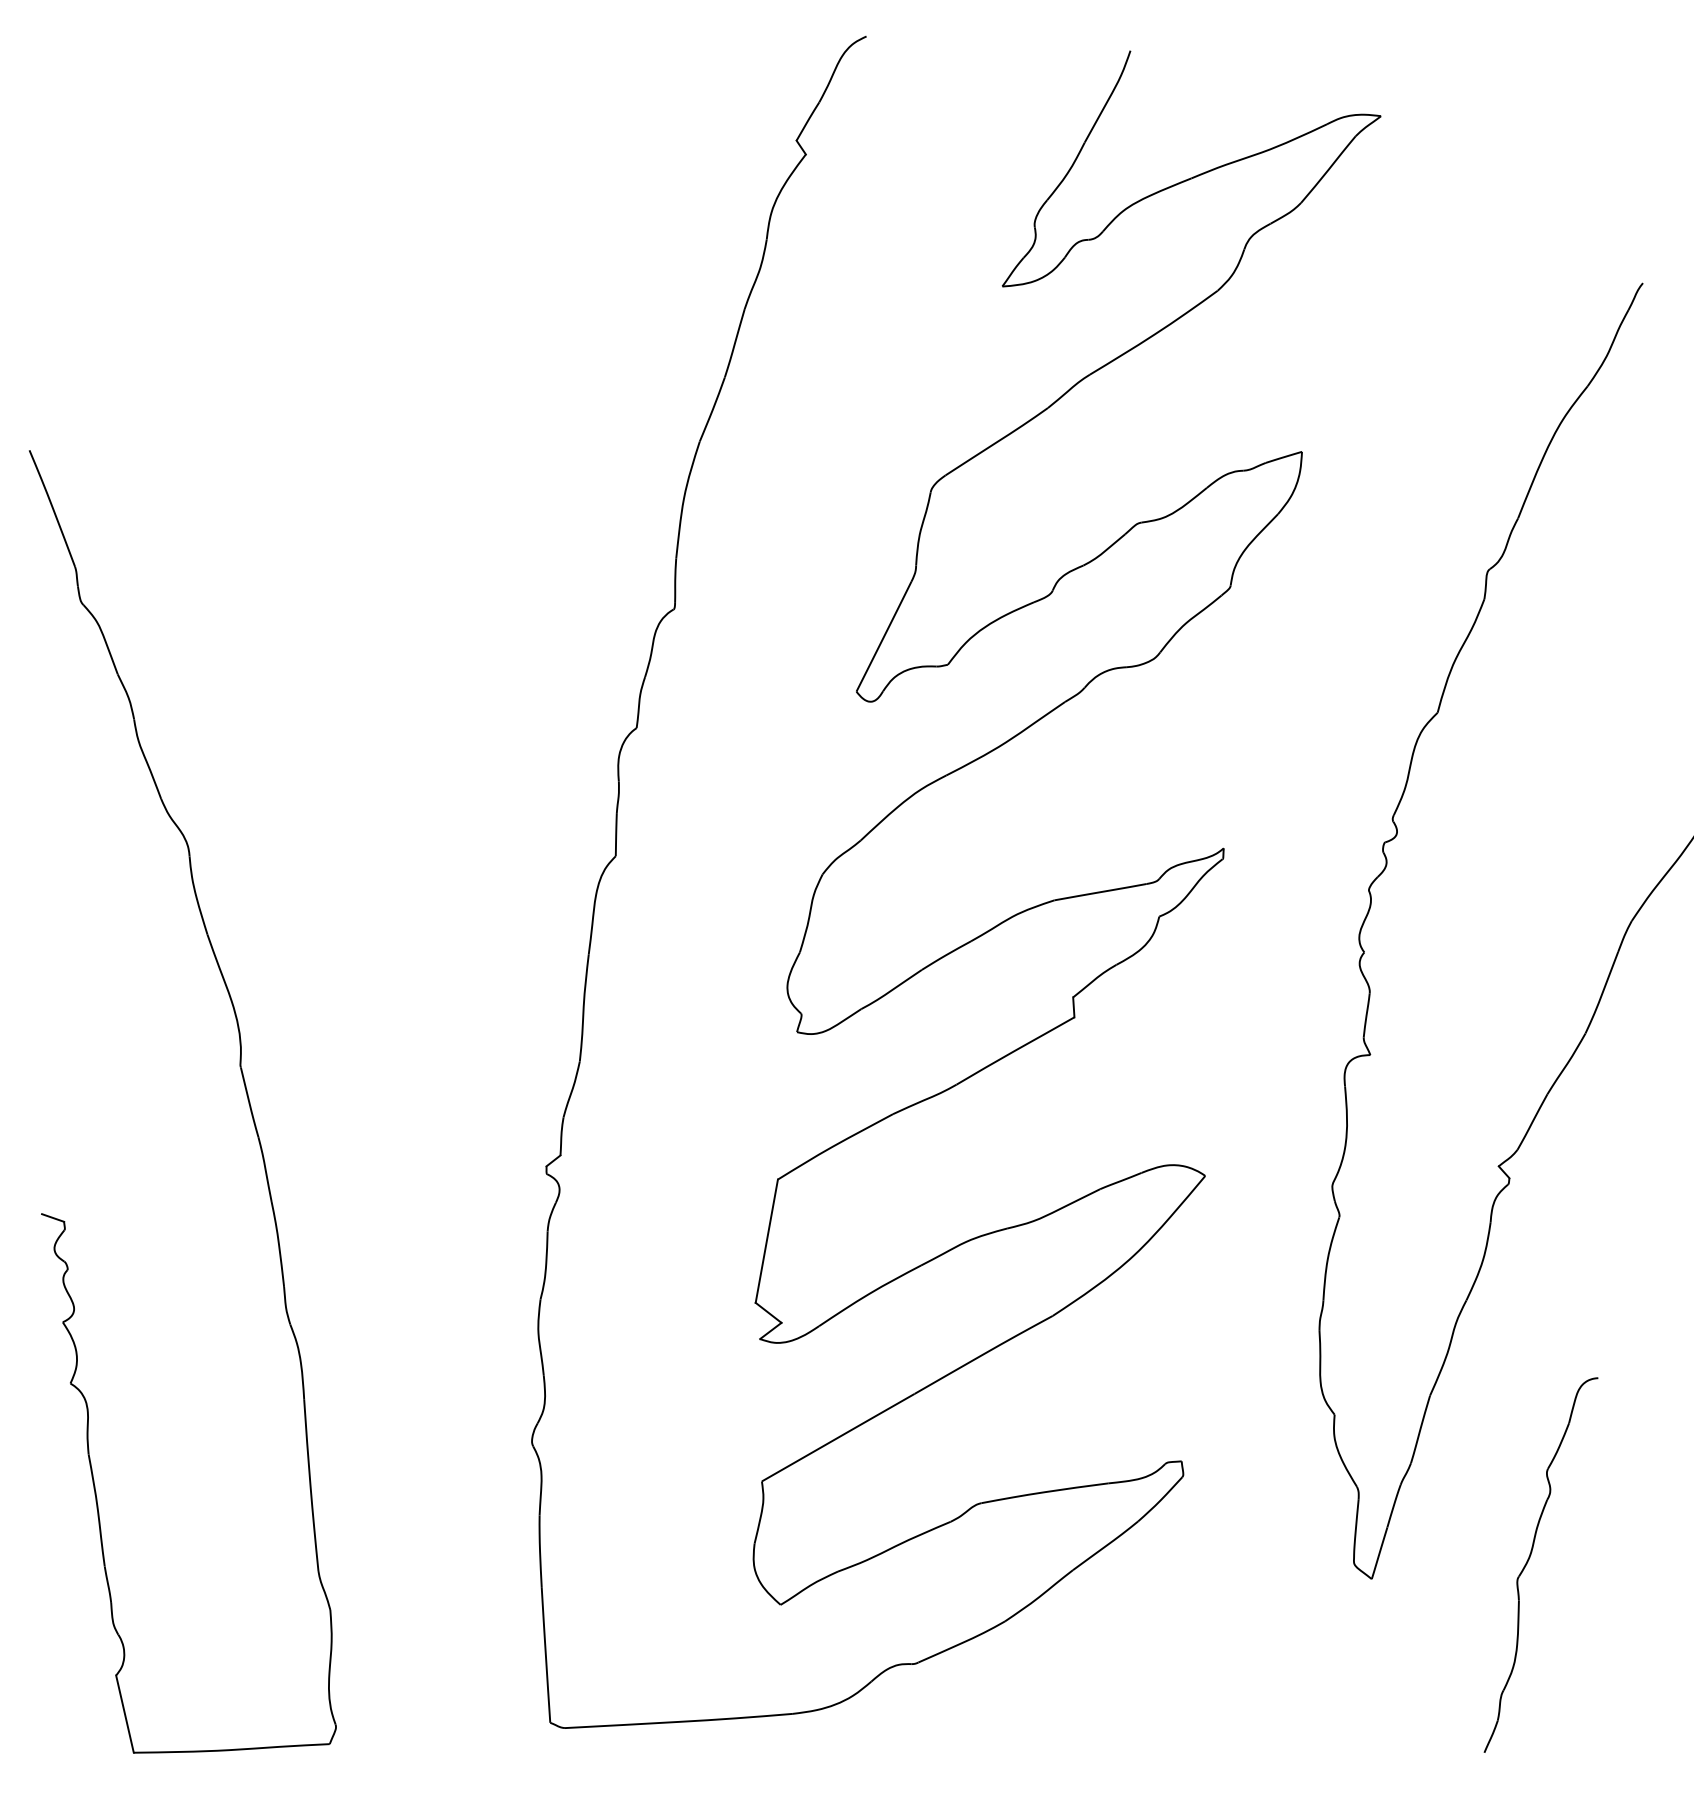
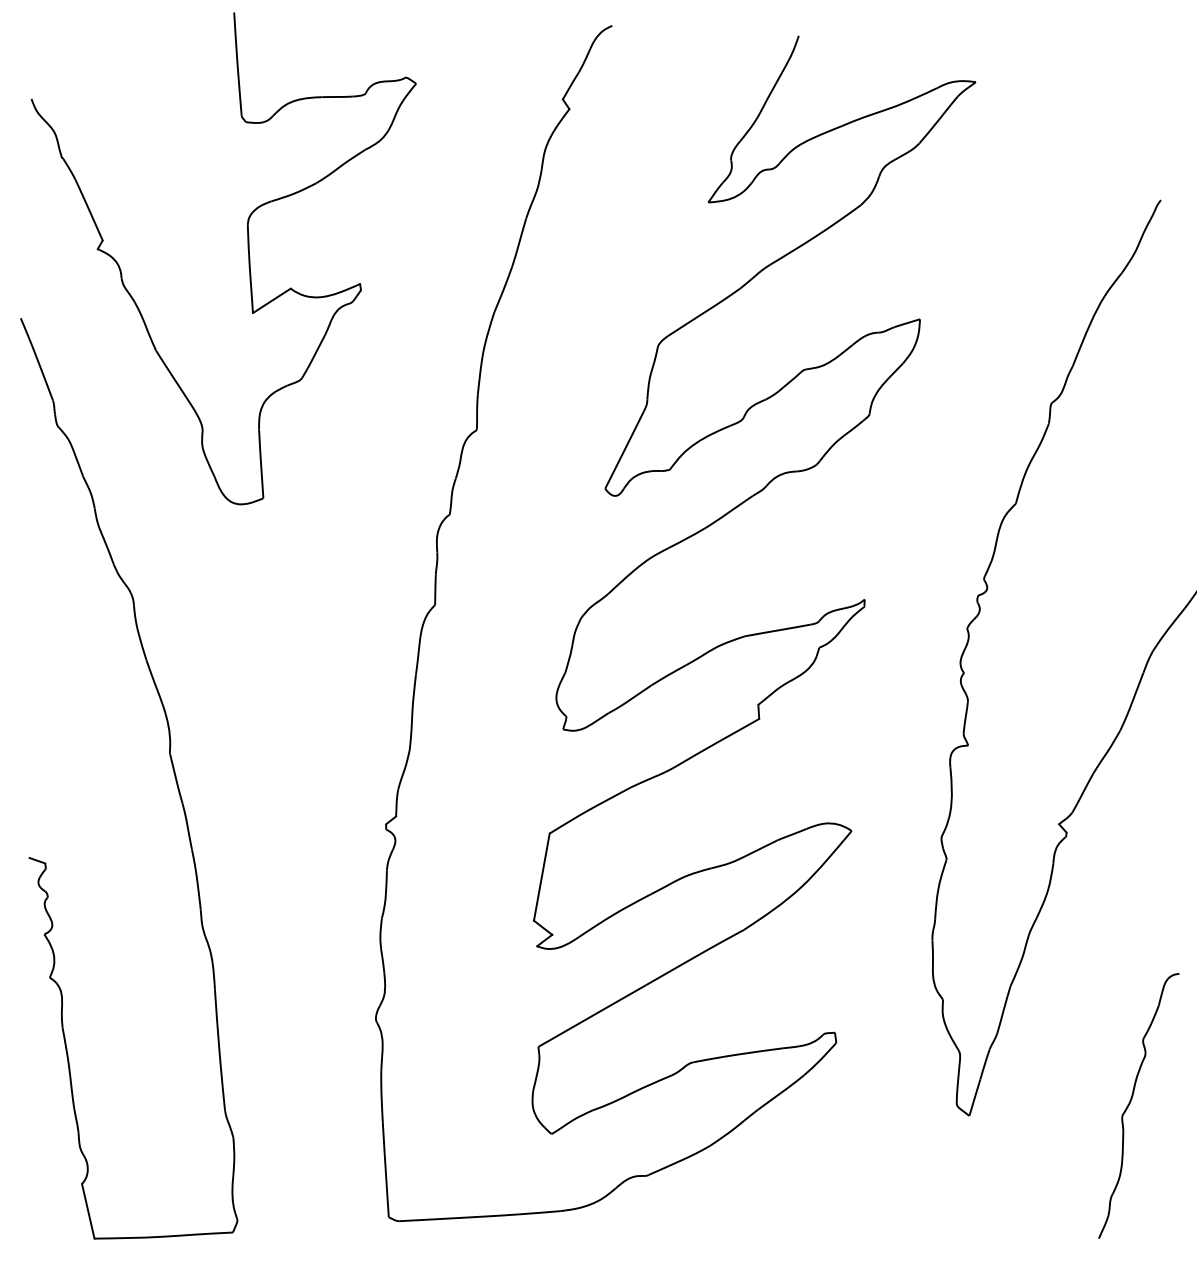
part: (351, 365) -> (248, 258), added
part: (1530, 1558) -> (1131, 1101), moved

